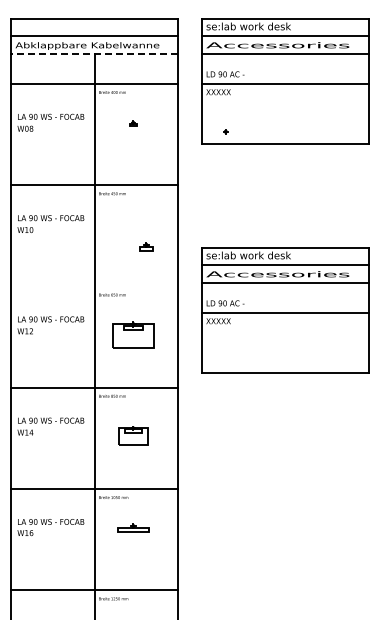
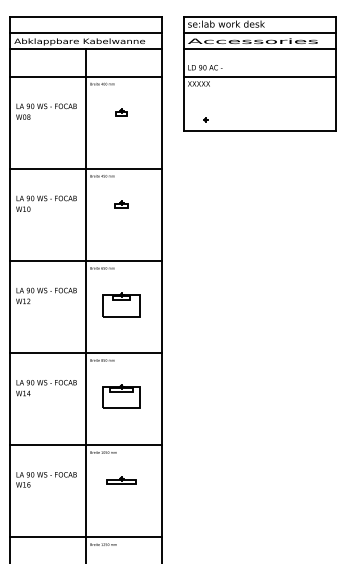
line: (94, 54) -> (86, 49), dashed -> solid
part: (132, 123) -> (120, 112), size x1.67
part: (146, 246) -> (121, 204), moved
line: (94, 286) -> (86, 260), added
part: (285, 310) -> (259, 282), removed
part: (133, 435) -> (121, 396), size x1.43

